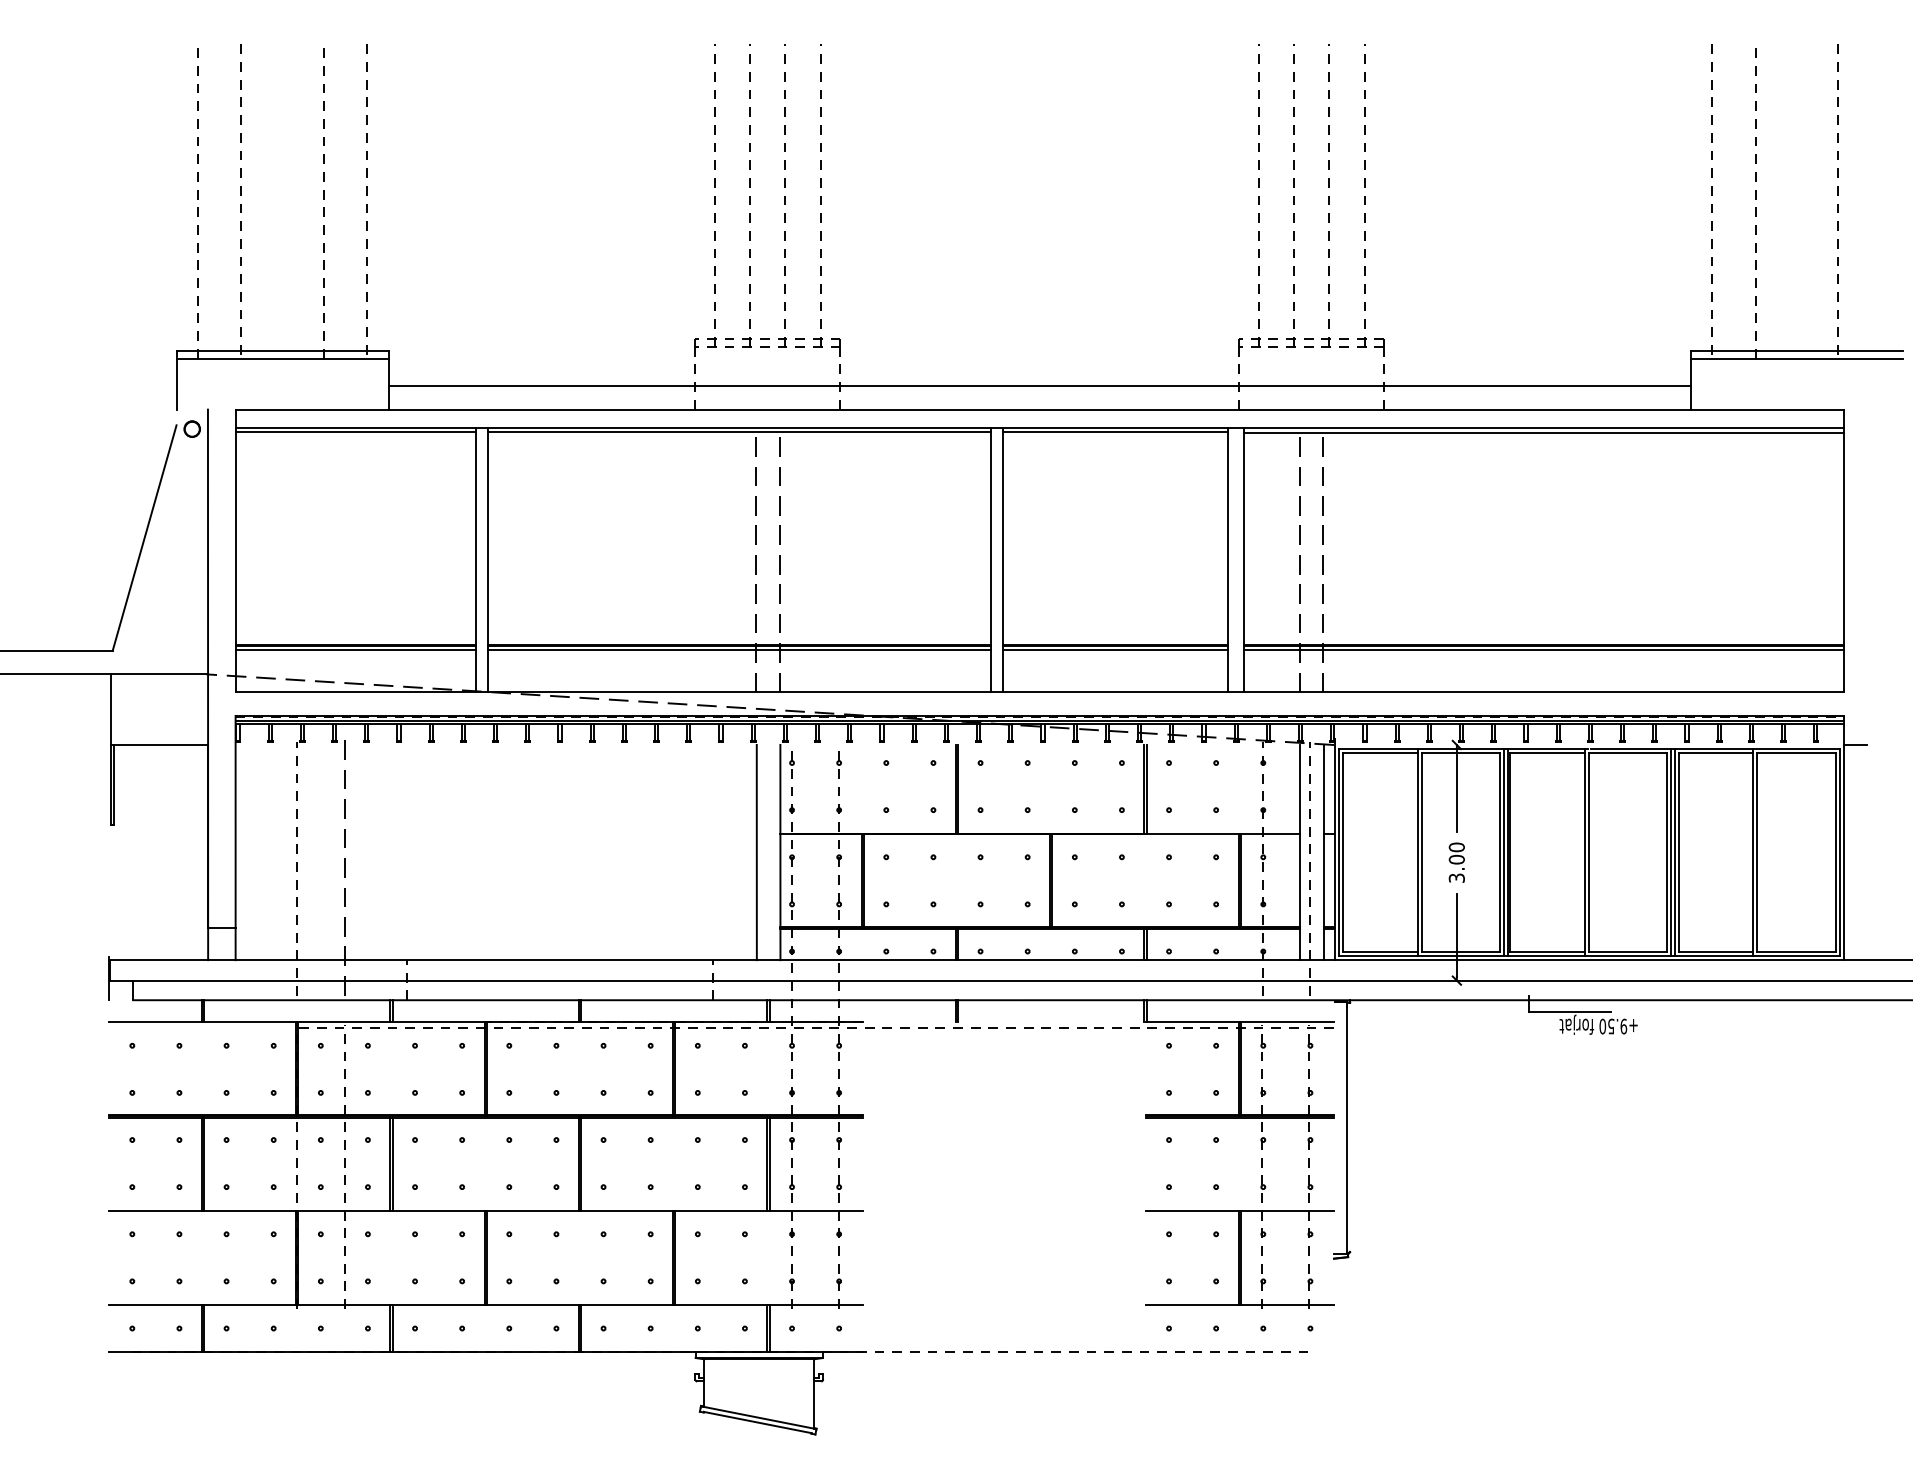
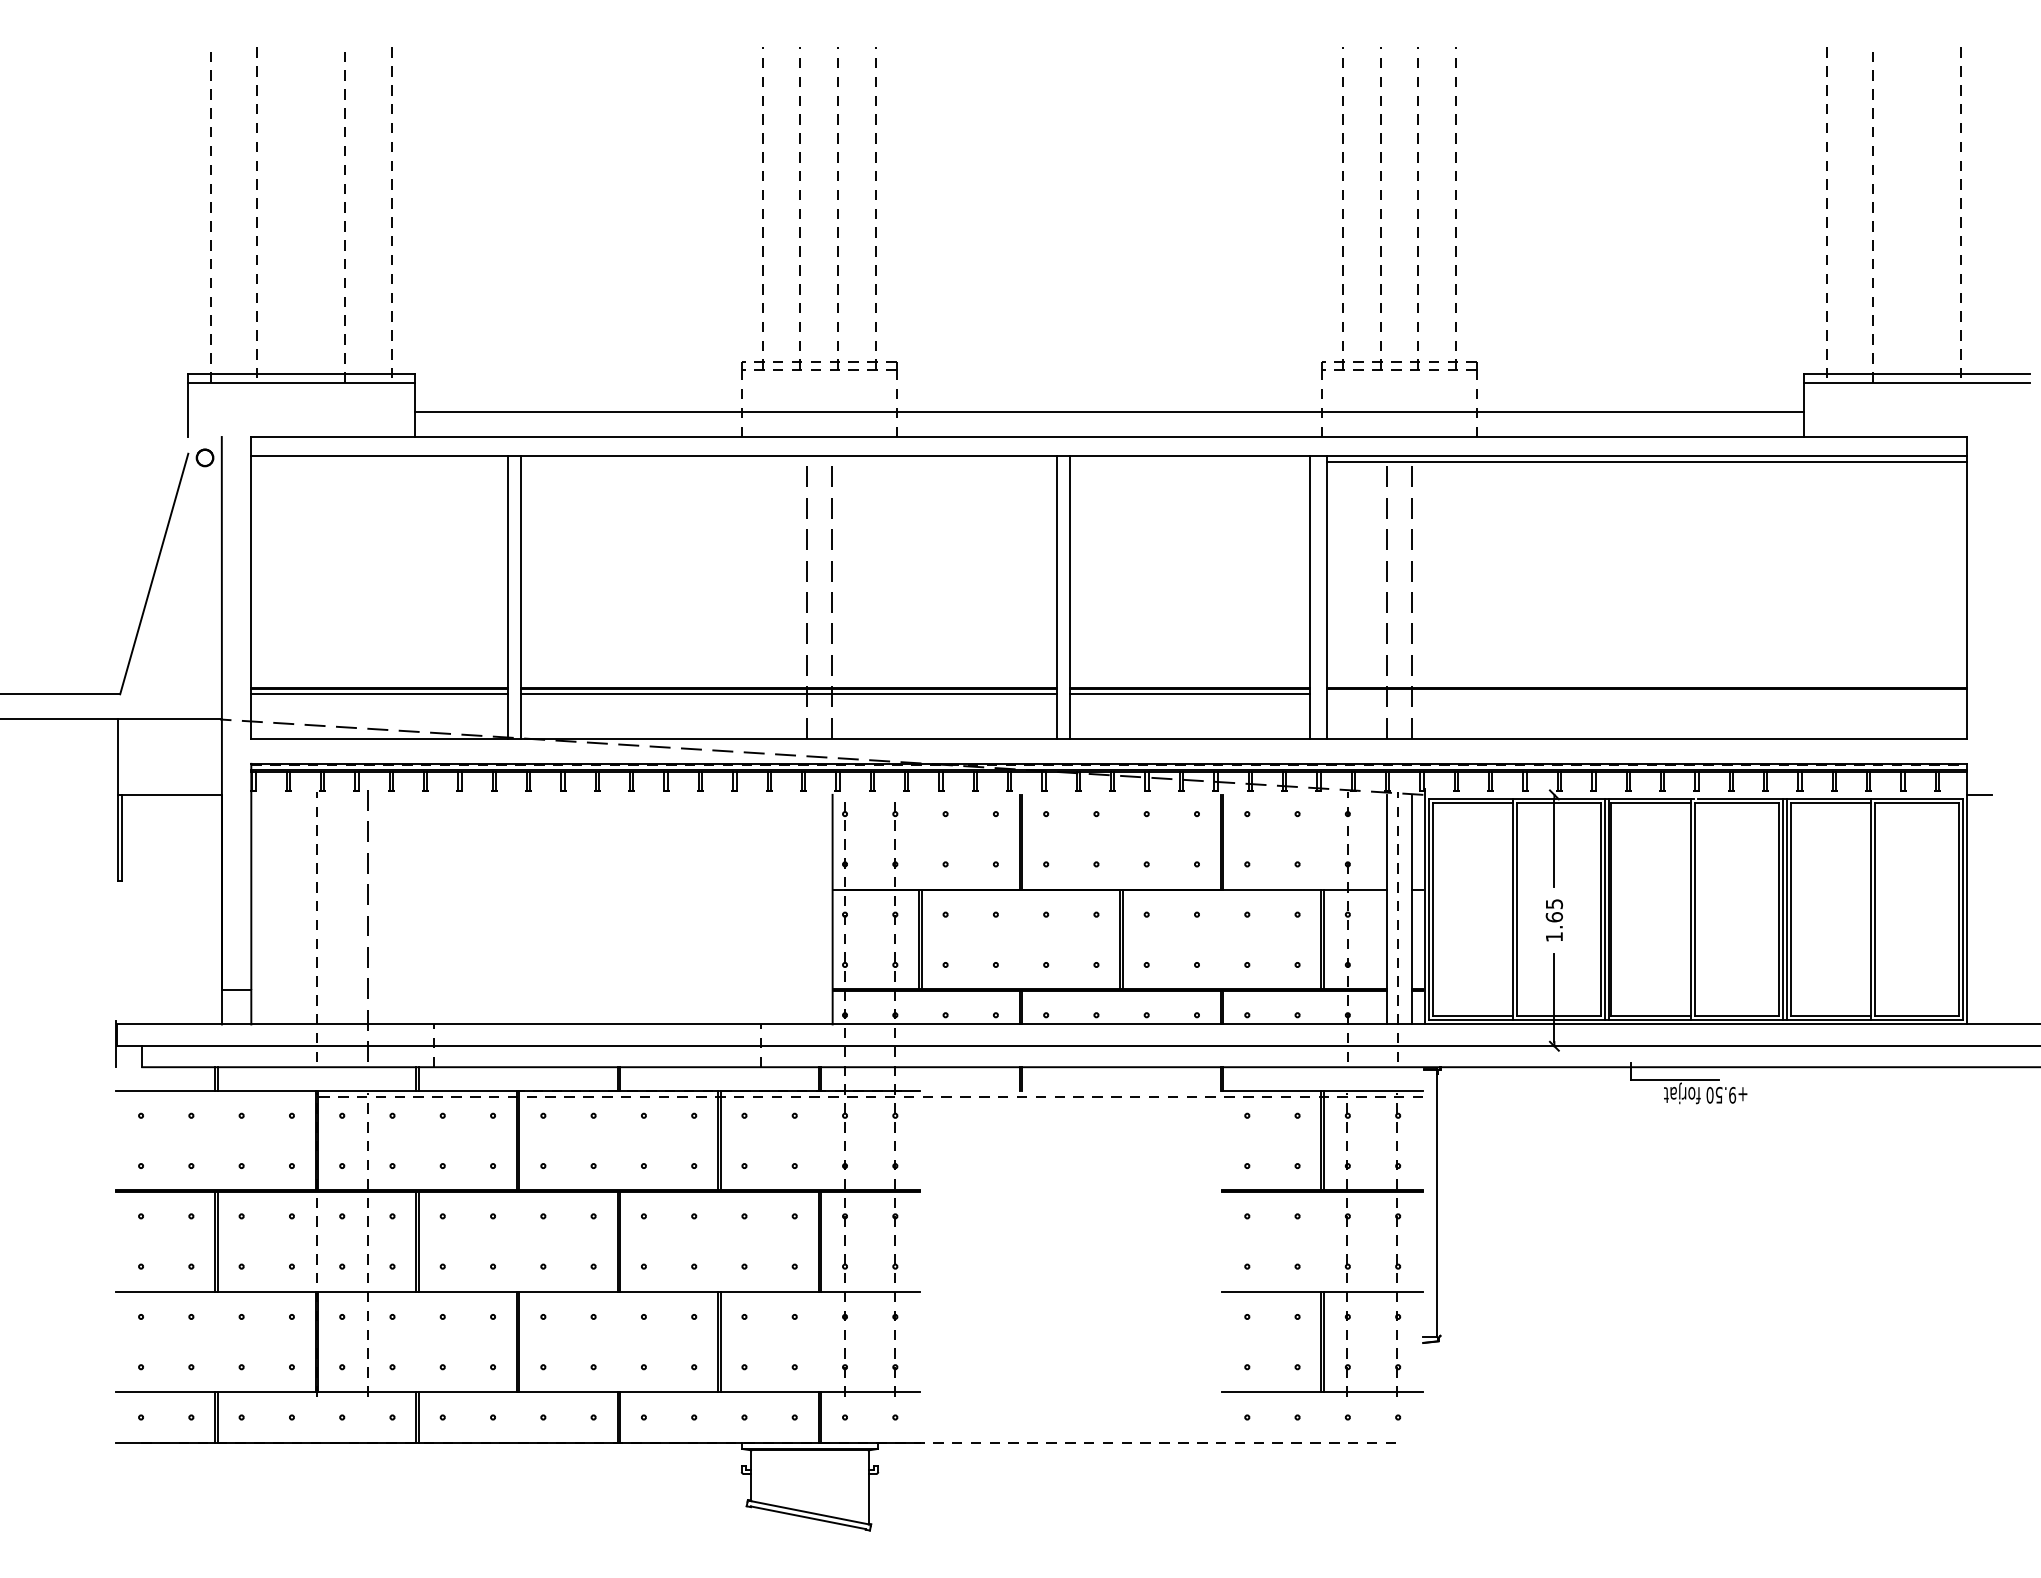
line: (355, 431) -> (379, 460), removed
line: (739, 432) -> (788, 461), removed
line: (1114, 432) -> (1189, 461), removed
line: (1544, 649) -> (1647, 693), removed
line: (756, 852) -> (807, 909), removed
text: (1456, 862) -> (1554, 920), 3.00 -> 1.65

